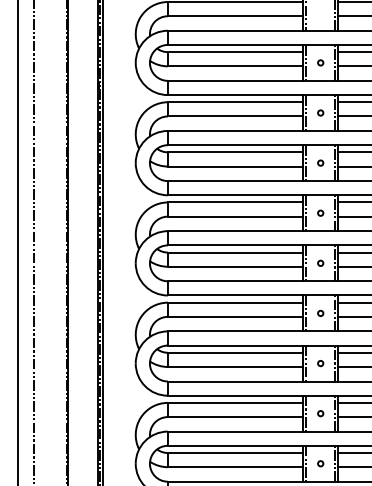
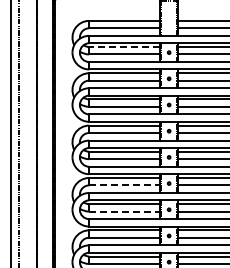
line: (235, 53) -> (124, 47), solid -> dashed
line: (237, 317) -> (125, 185), solid -> dashed
line: (237, 366) -> (125, 211), solid -> dashed

